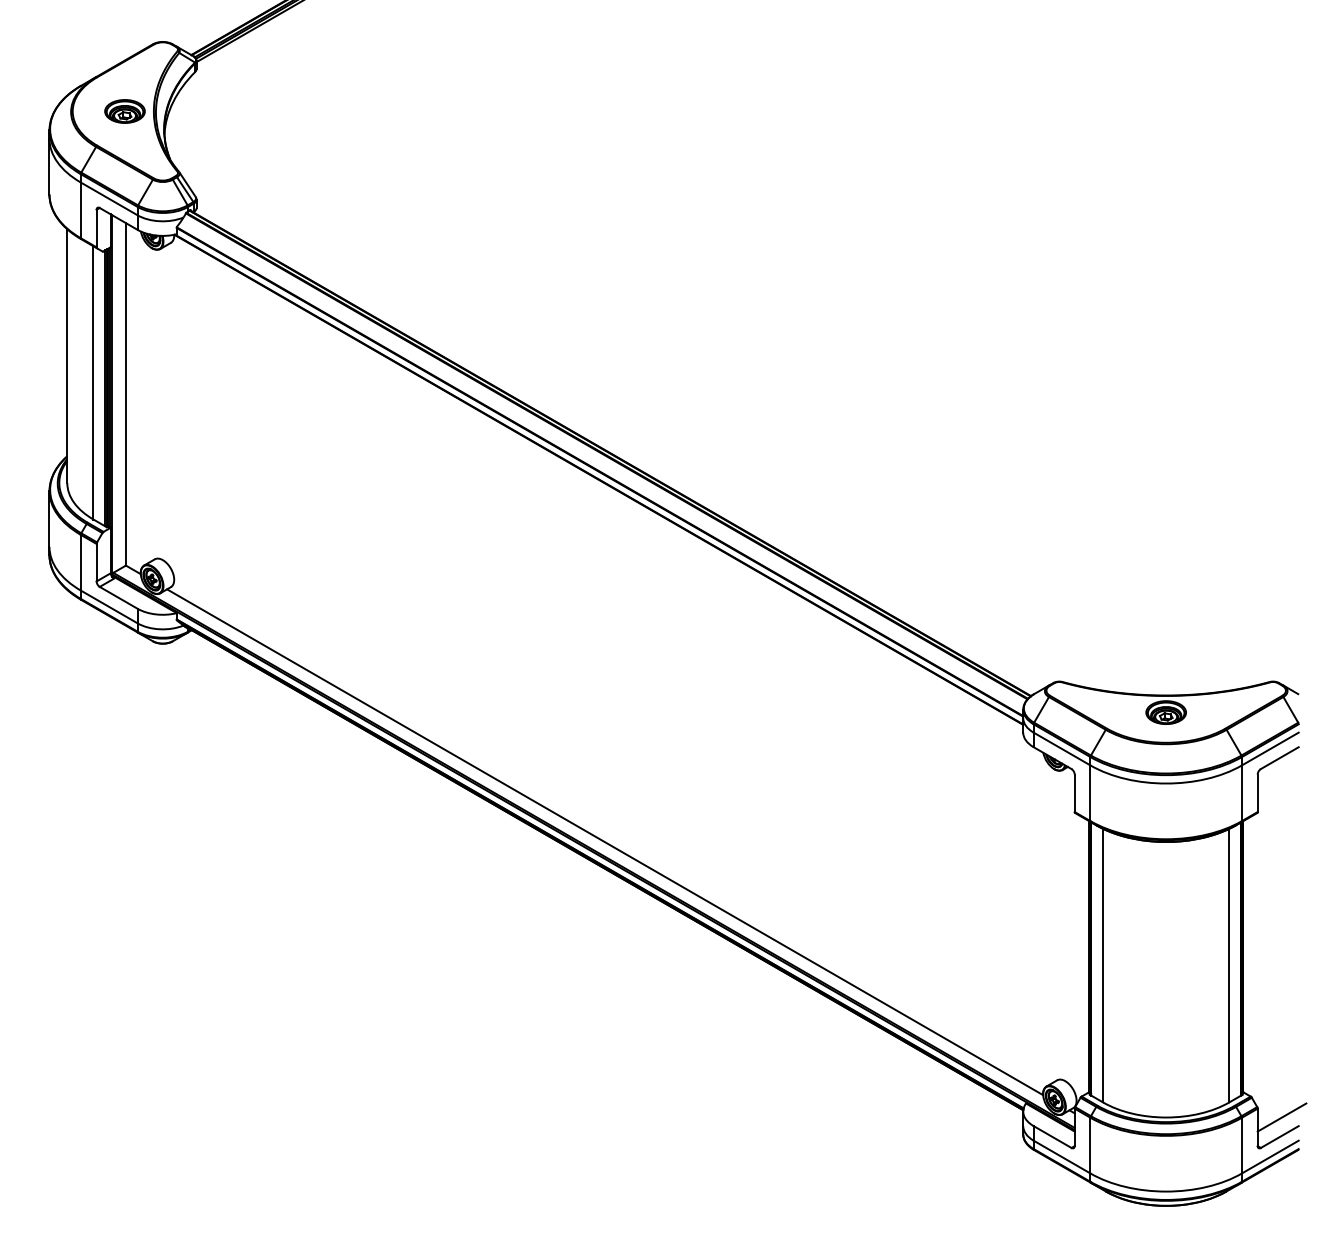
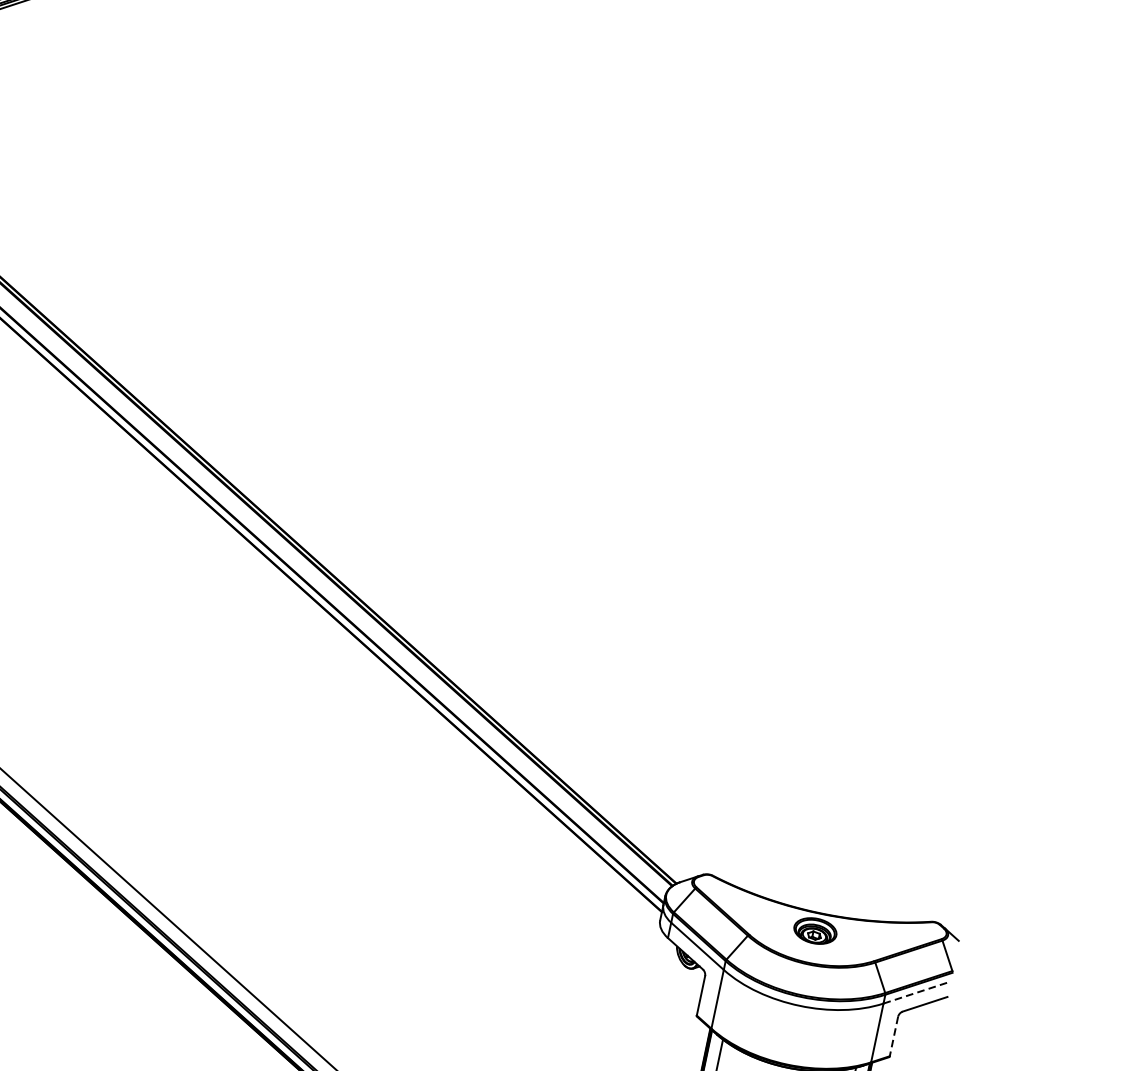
line: (1270, 749) -> (917, 993), solid -> dashed
line: (1257, 793) -> (893, 1036), solid -> dashed

